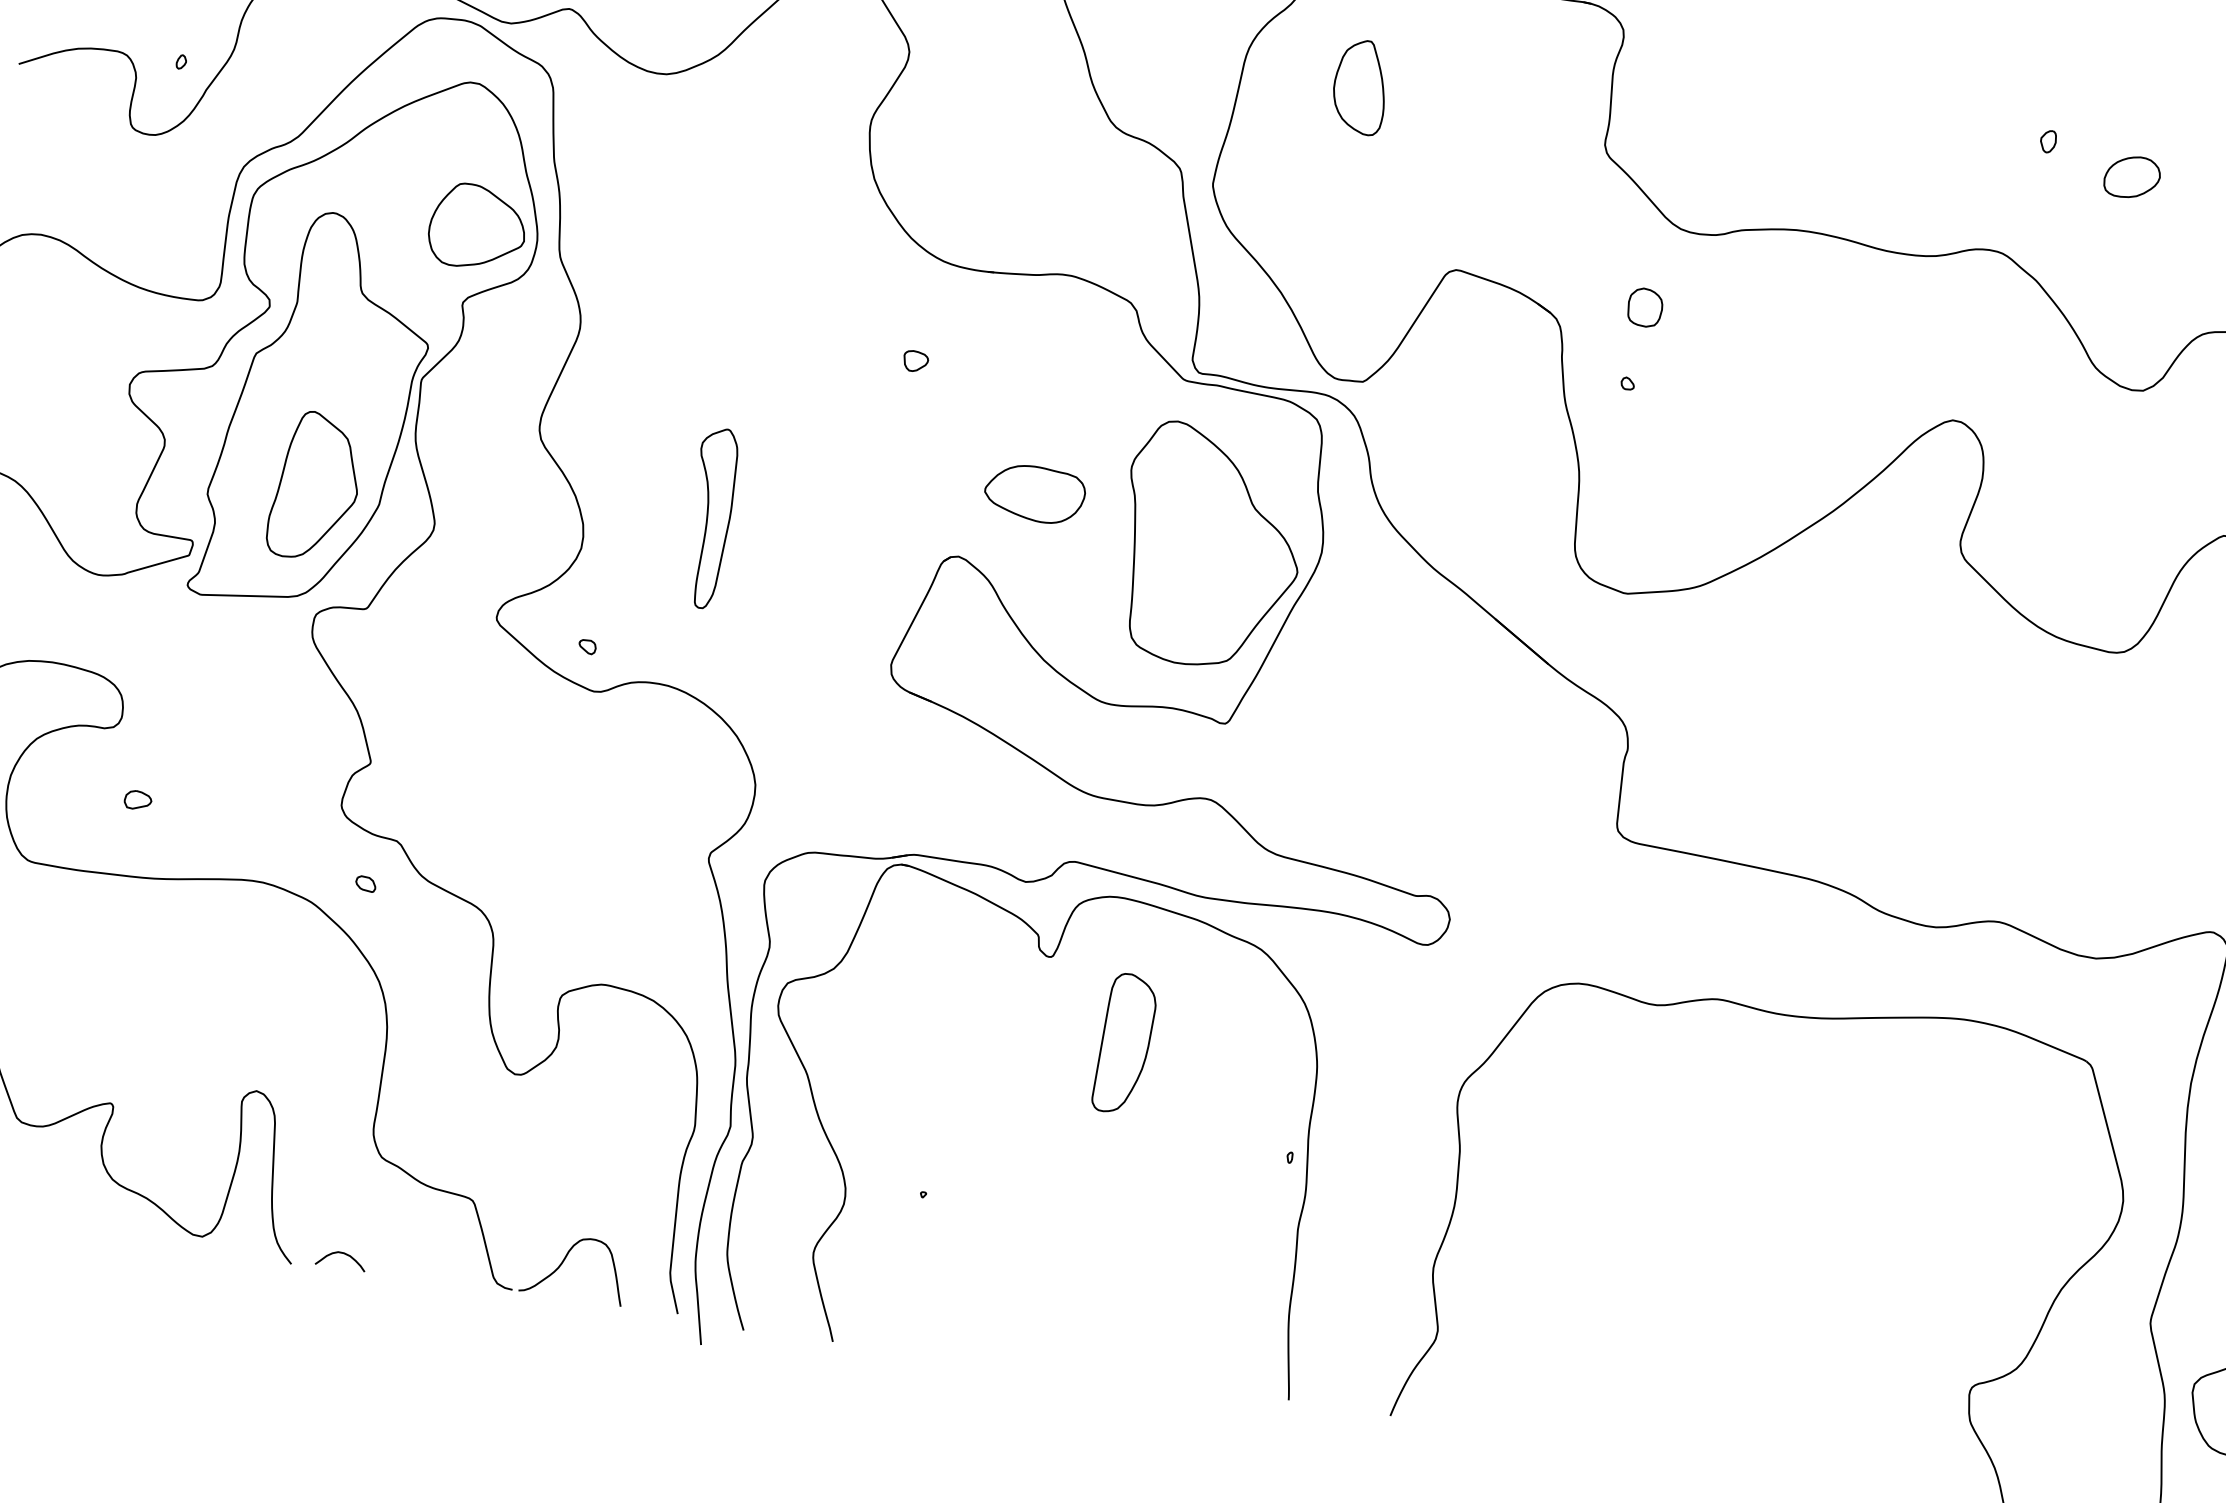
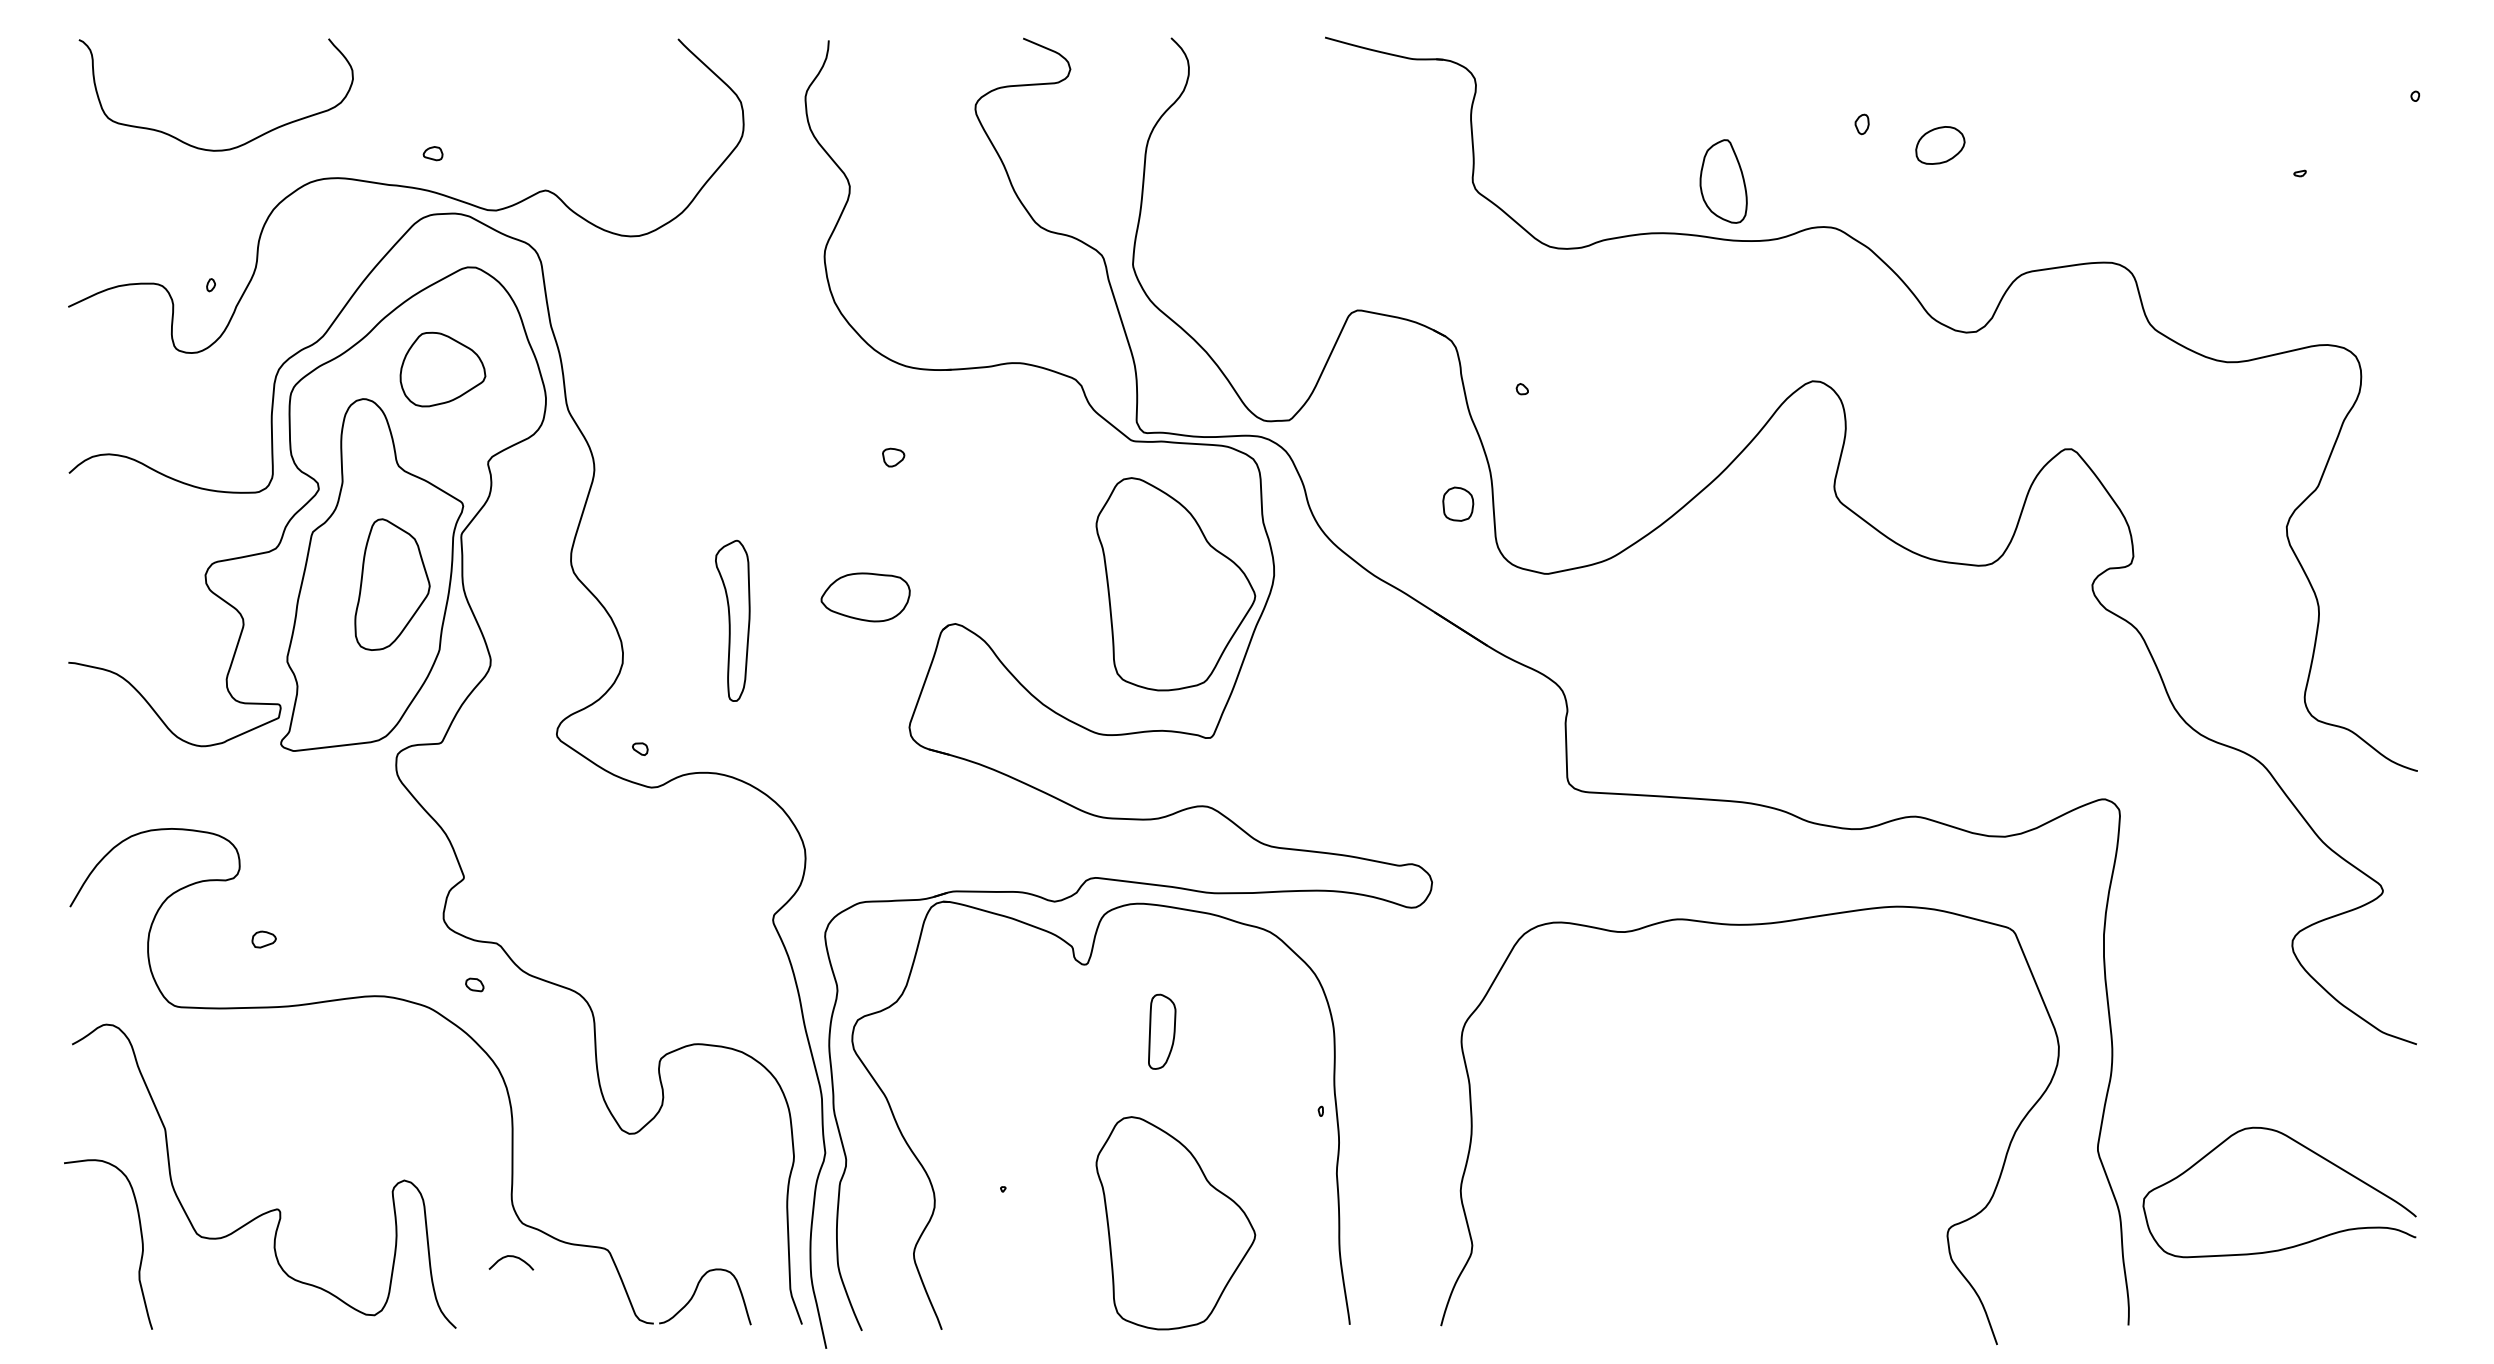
part: (1360, 87) -> (1723, 181), moved
part: (477, 226) -> (442, 369), moved
part: (1645, 306) -> (1458, 503), moved
part: (315, 486) -> (392, 584), moved
part: (1034, 494) -> (865, 597), moved
part: (1125, 1043) -> (1162, 1031), size x0.6
curve: (341, 1254) -> (511, 1257), moved
part: (1110, 1259) -> (1175, 1223), added

